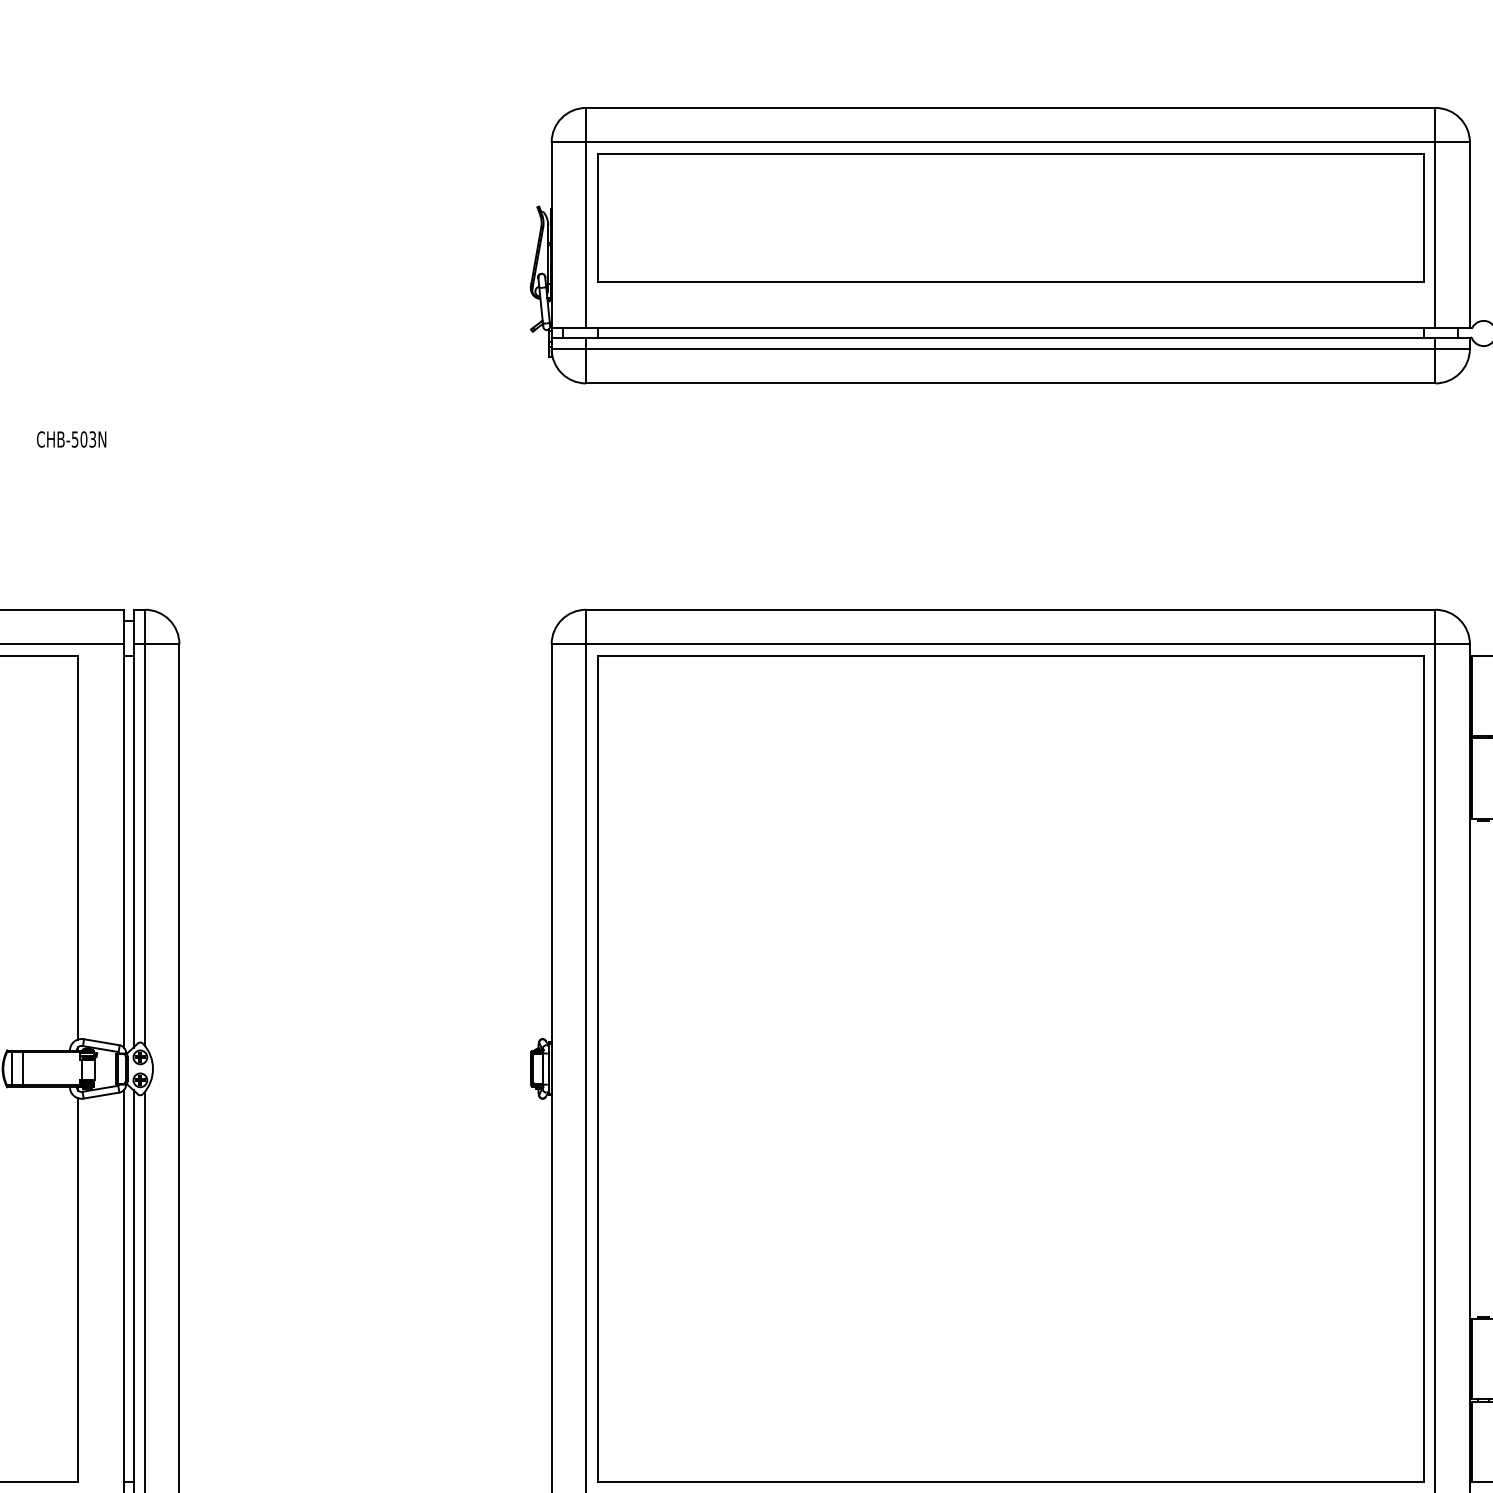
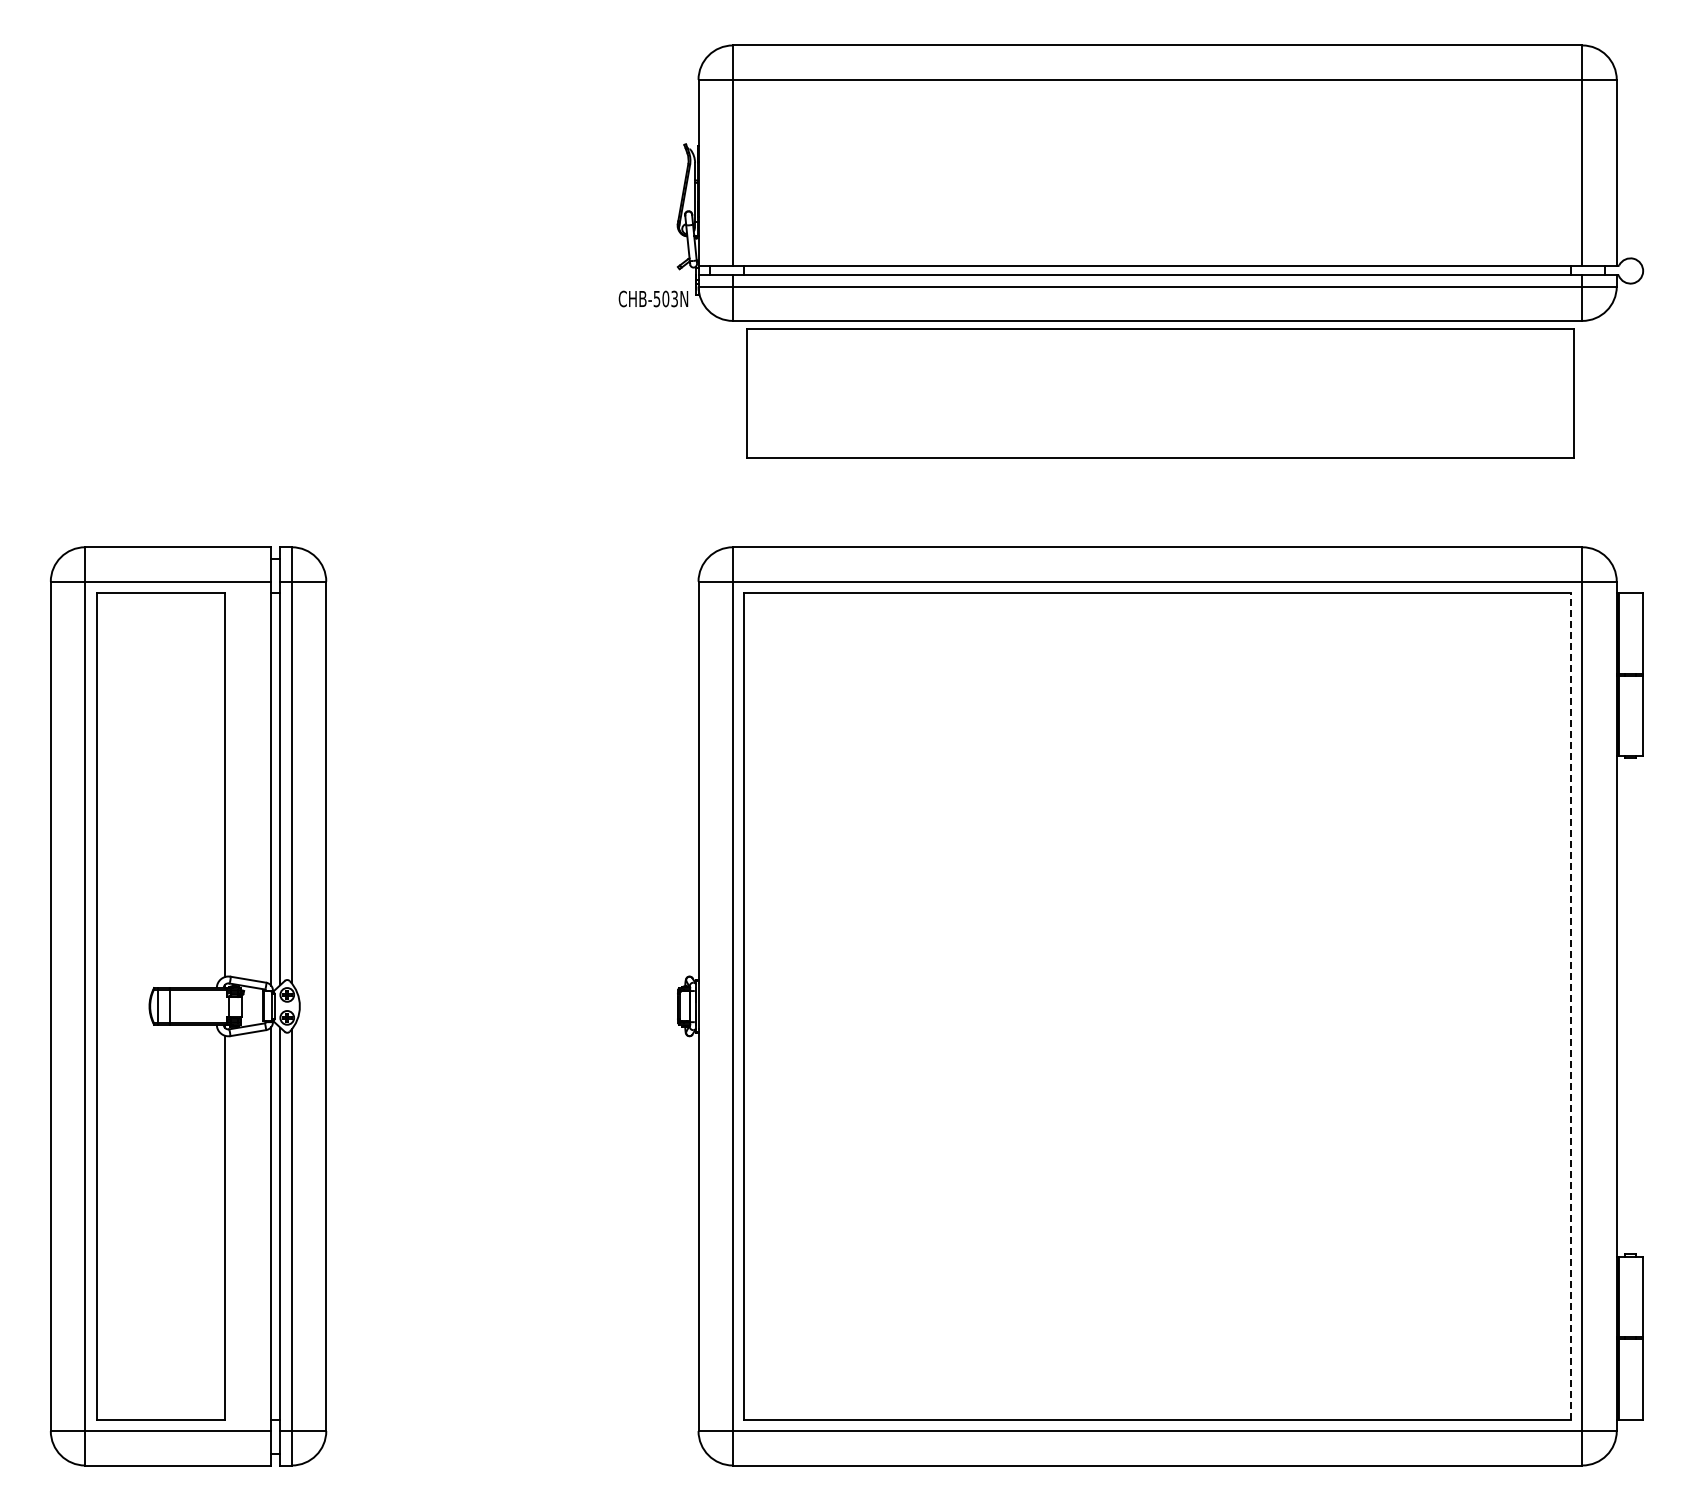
part: (1010, 217) -> (1160, 393), moved
text: (71, 438) -> (653, 298), moved
line: (1423, 1067) -> (1570, 1005), solid -> dashed

